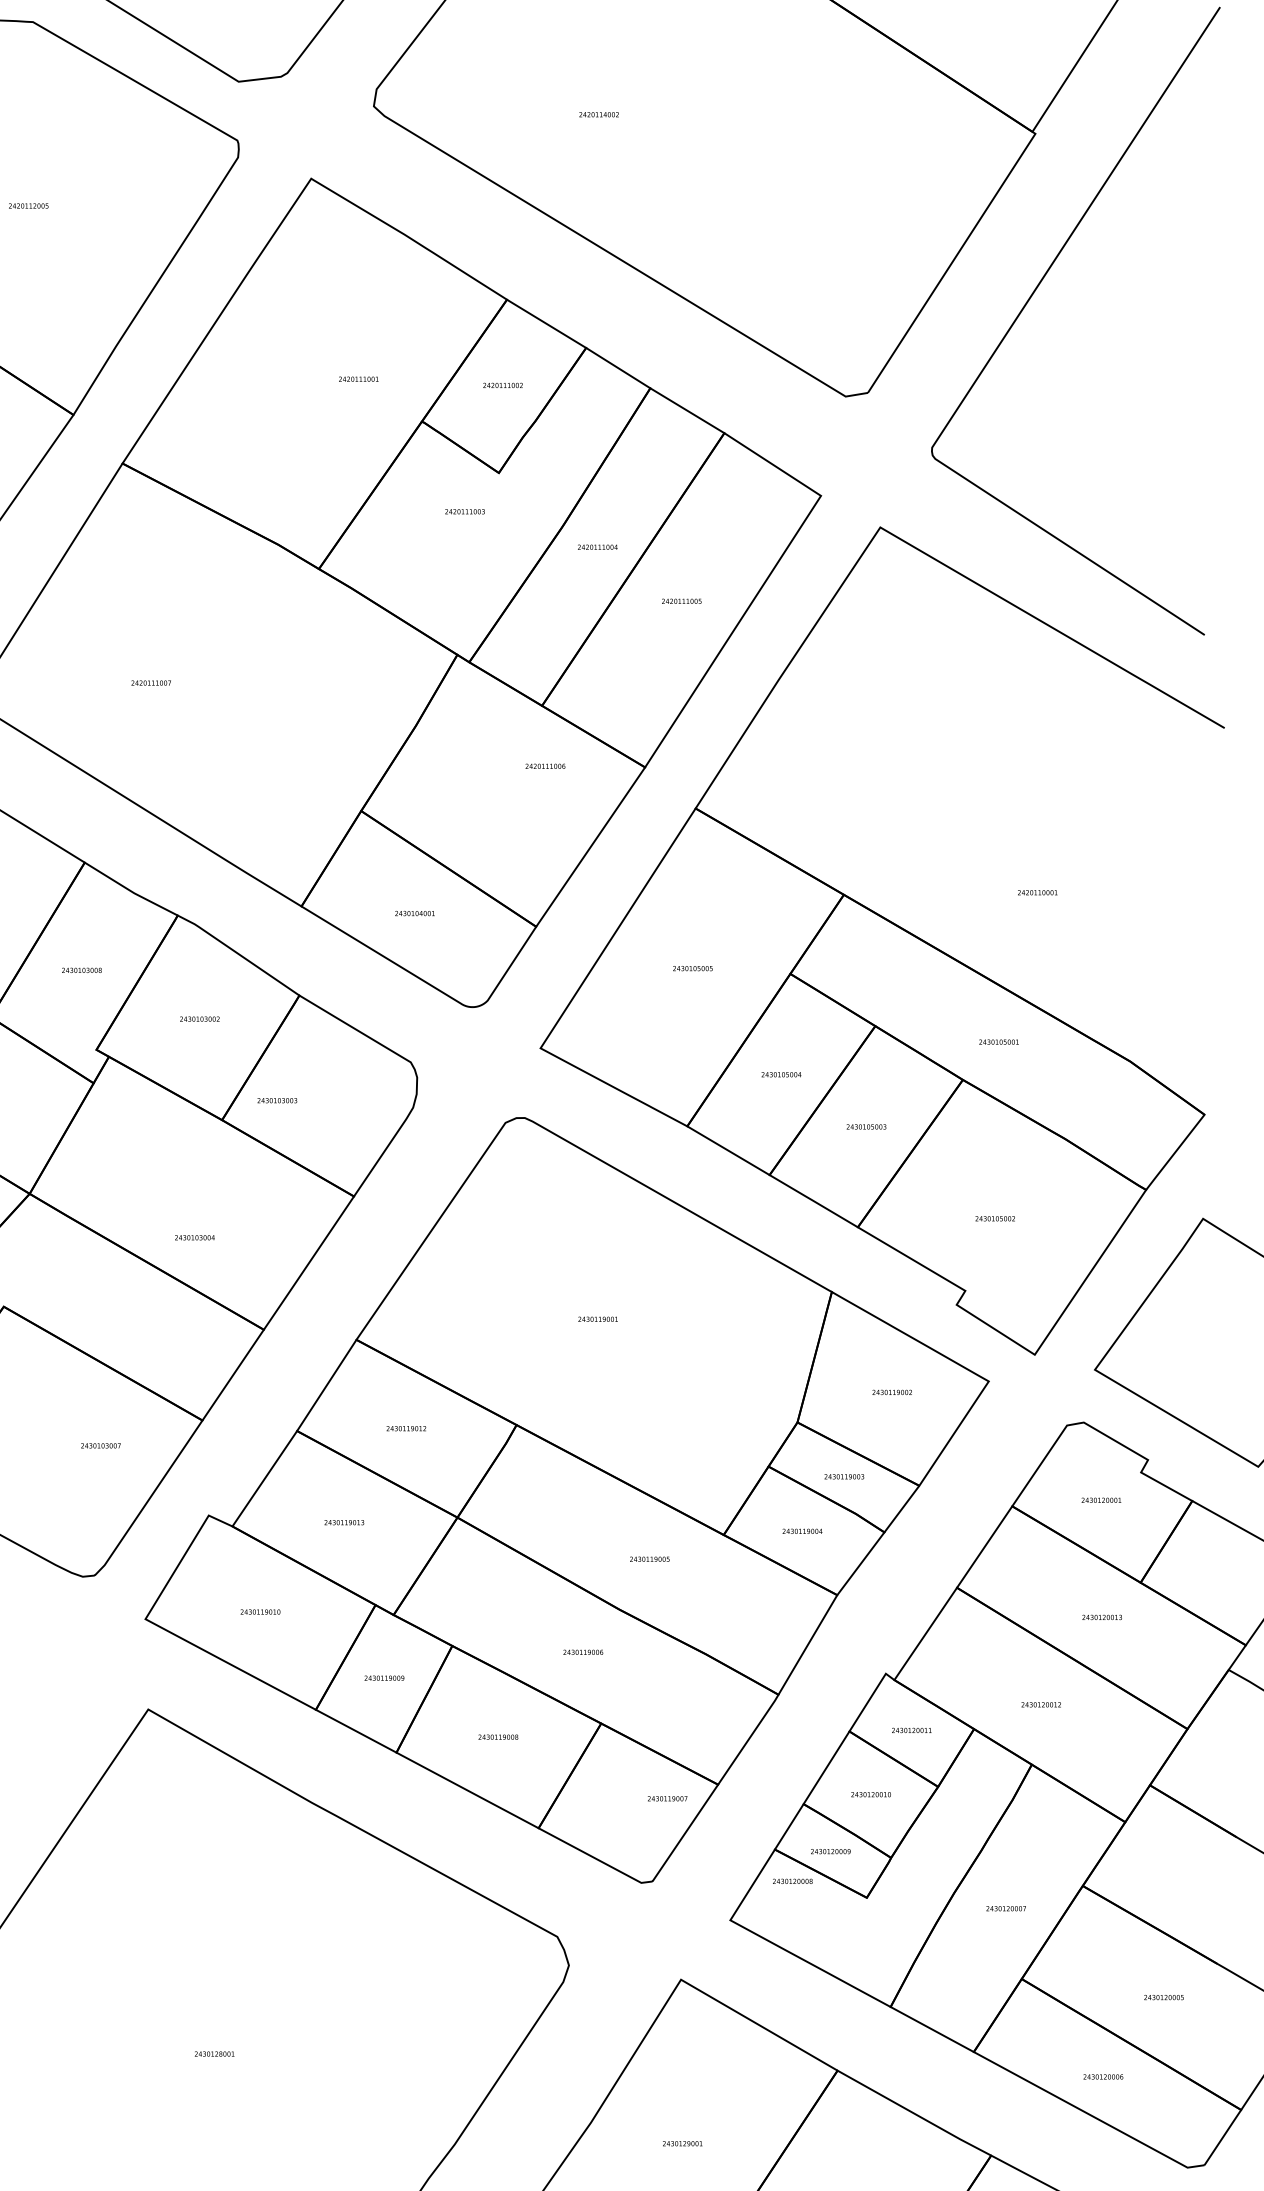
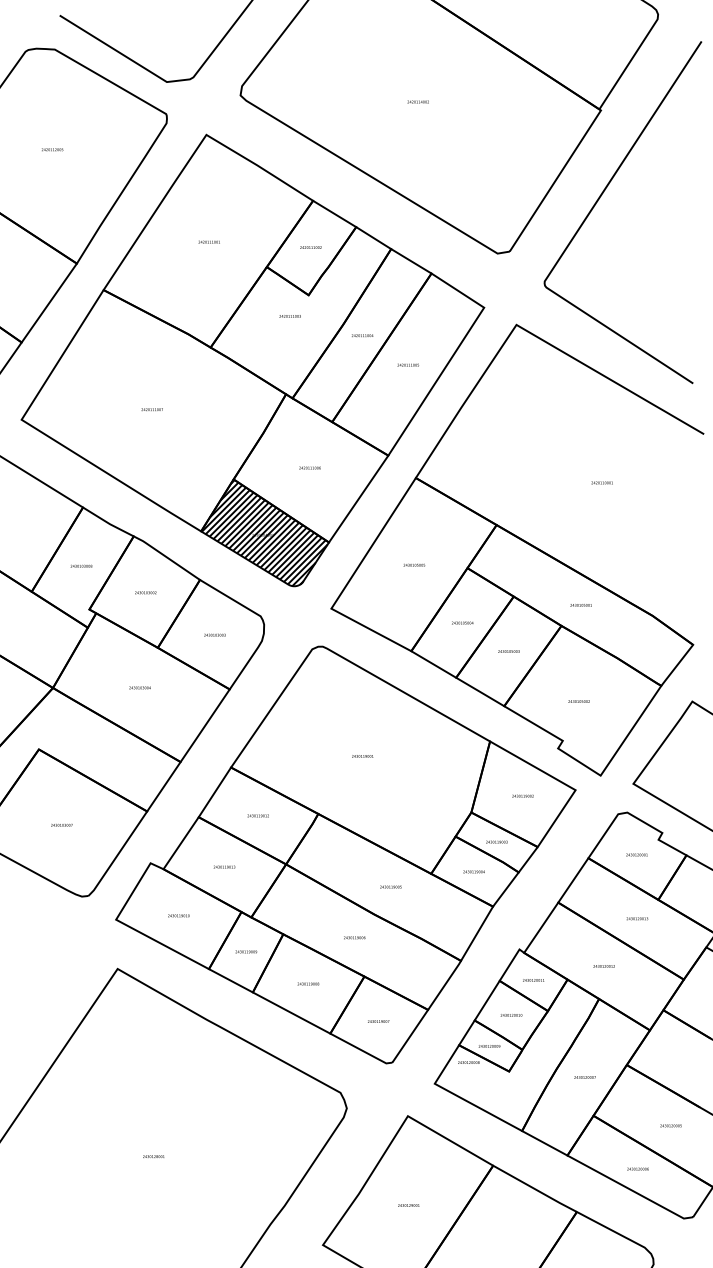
text: (597, 113) -> (417, 101), moved
text: (357, 378) -> (208, 241), moved
text: (149, 682) -> (151, 409), moved
text: (544, 765) -> (309, 467), moved
text: (1036, 891) -> (601, 482), moved
hatch: (417, 910) -> (264, 533), added
text: (276, 1099) -> (214, 634), moved
text: (193, 1236) -> (139, 687), moved
text: (100, 1446) -> (61, 825), moved
text: (667, 1798) -> (378, 1021), moved

